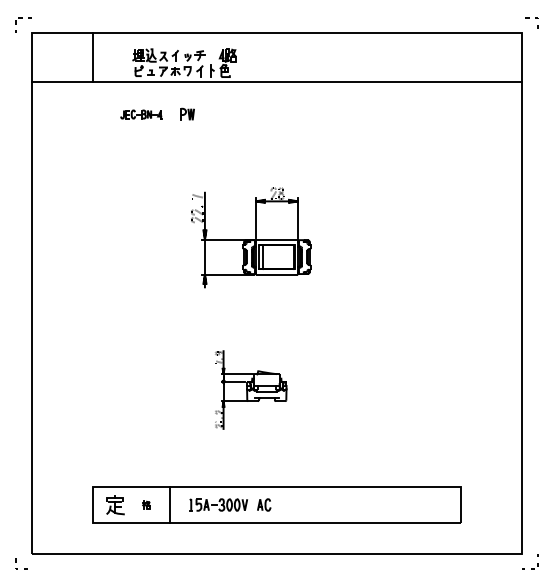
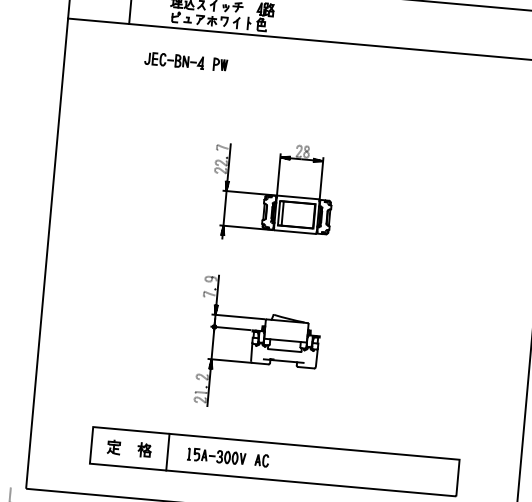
part: (141, 114) -> (174, 60), size x1.43
part: (251, 389) -> (259, 344), size x1.67
part: (115, 504) -> (113, 446), size x0.71
part: (146, 504) -> (144, 449), size x1.67

